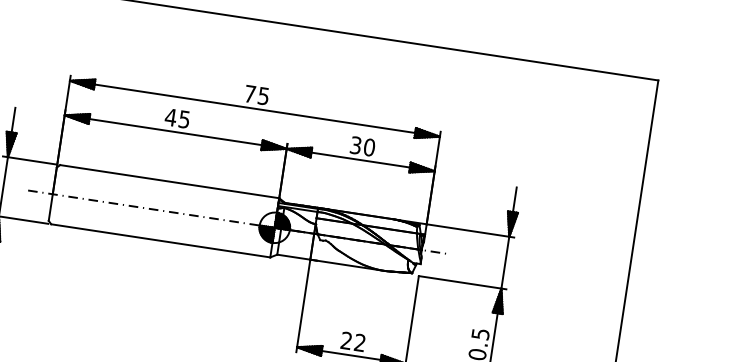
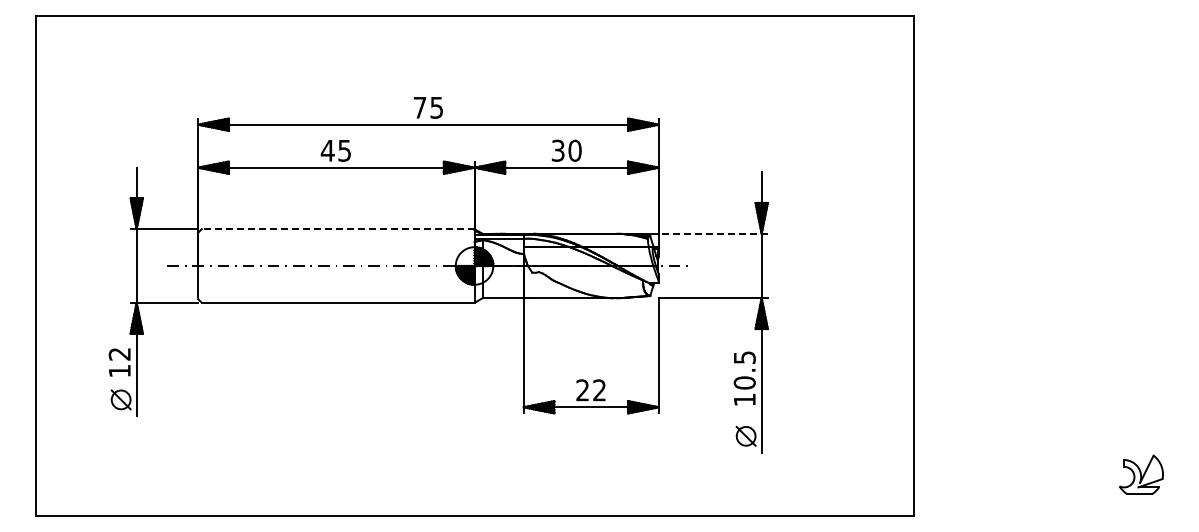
line: (169, 181) -> (337, 229), solid -> dashed
line: (469, 230) -> (712, 233), solid -> dashed

